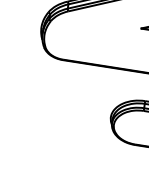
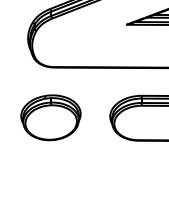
part: (51, 108) -> (50, 117), added

